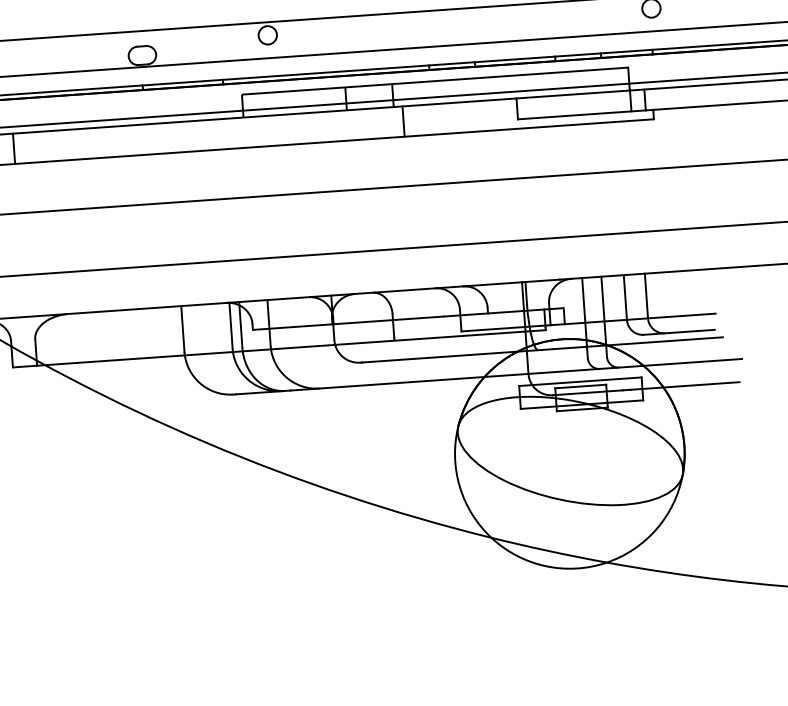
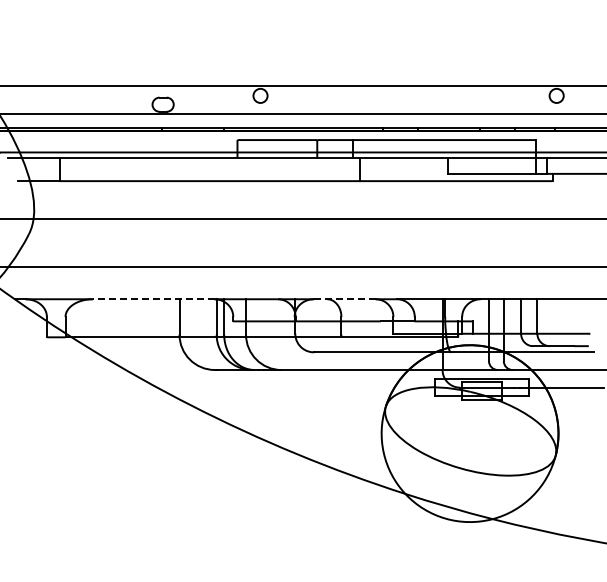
line: (395, 291) -> (344, 299), solid -> dashed
line: (147, 308) -> (153, 299), solid -> dashed

